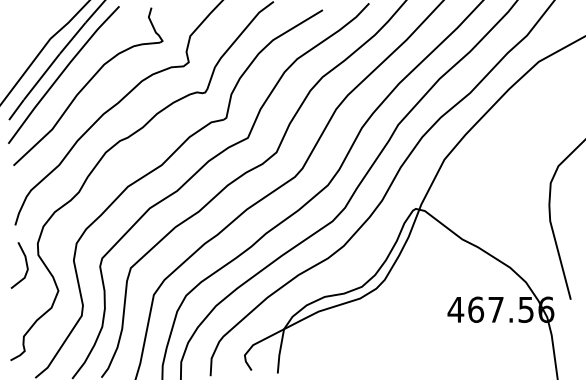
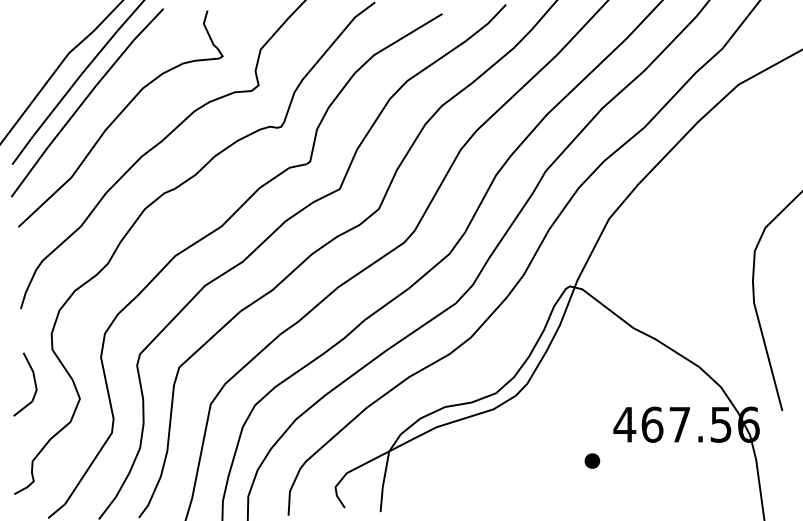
line: (25, 263) -> (33, 381), moved
part: (431, 335) -> (591, 459), added

